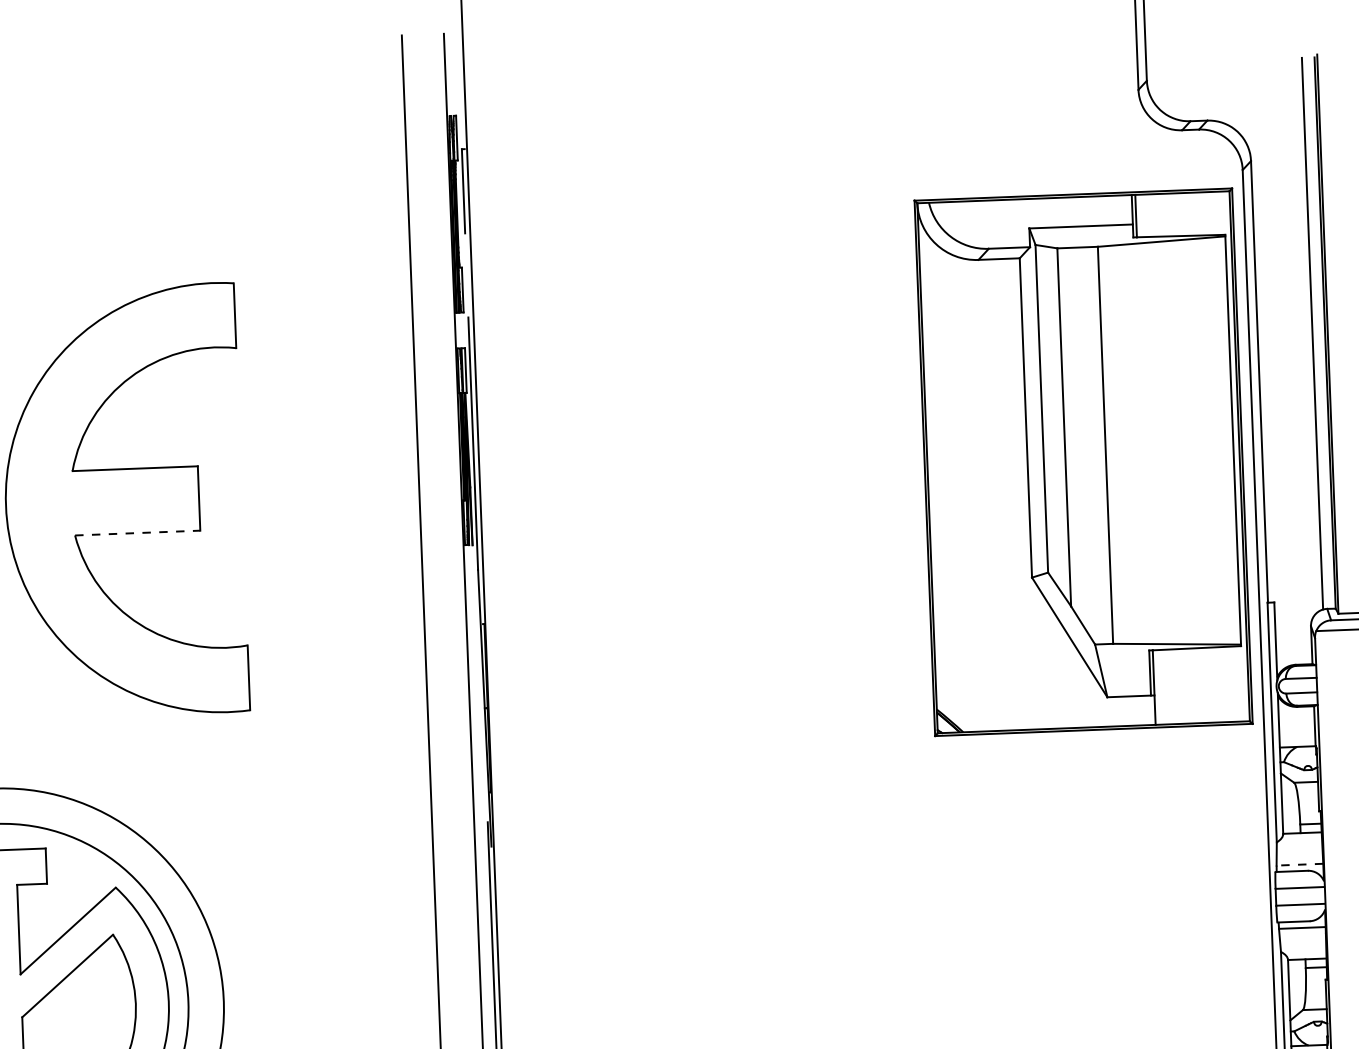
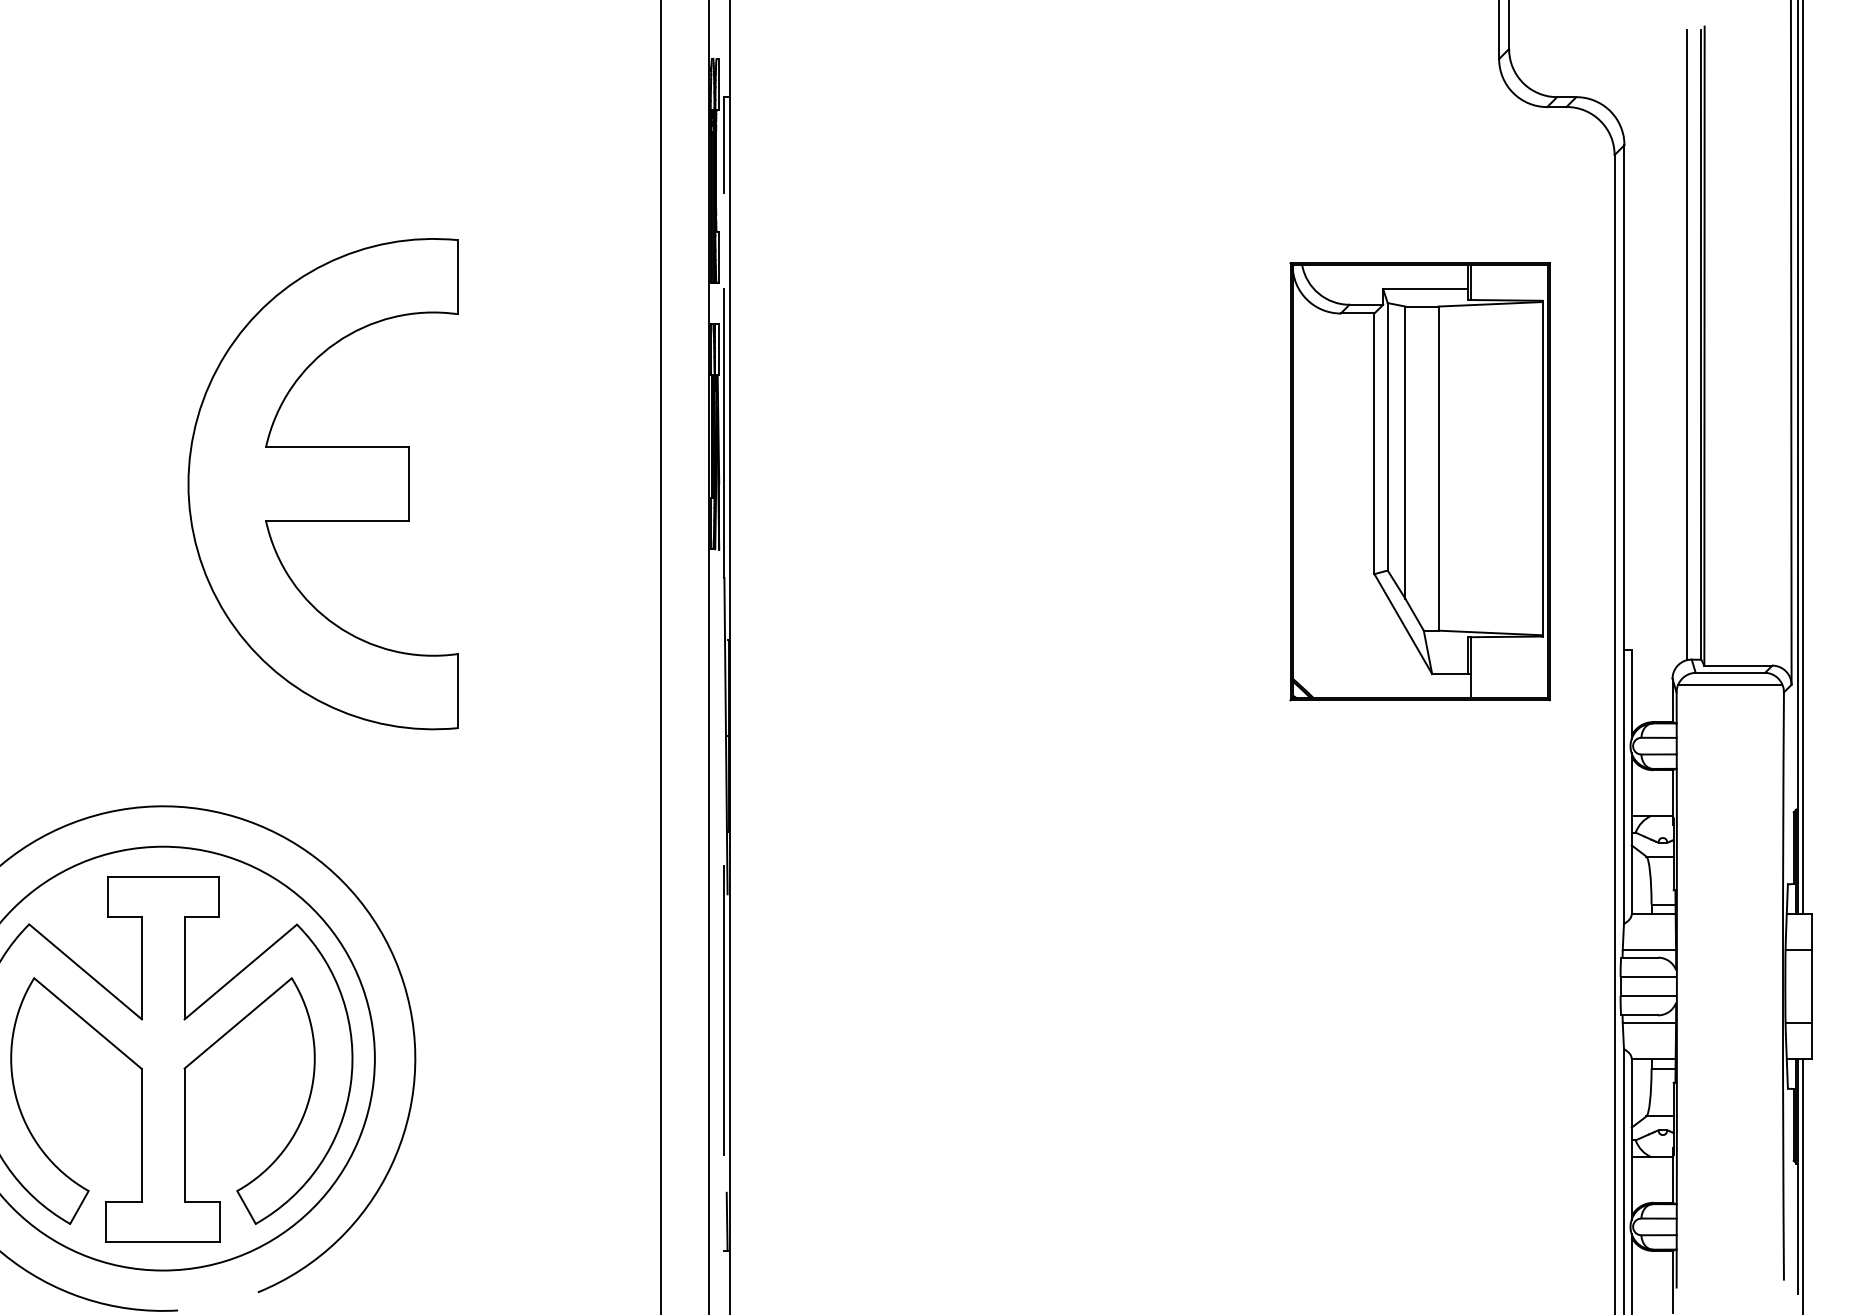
part: (1083, 462) -> (1419, 481), size x0.71
line: (137, 532) -> (337, 520), dashed -> solid
line: (1300, 864) -> (1649, 950), dashed -> solid

